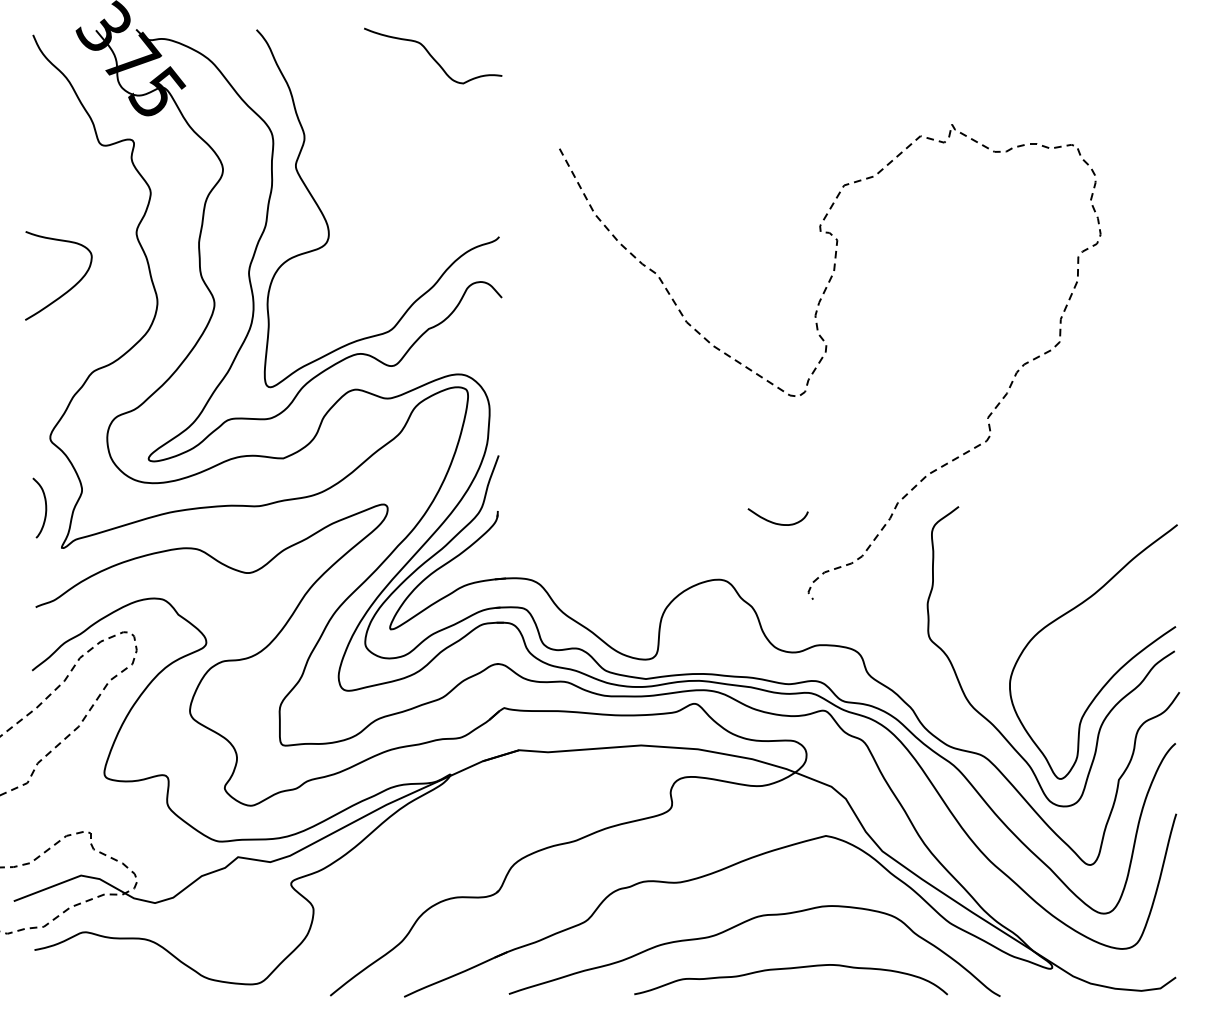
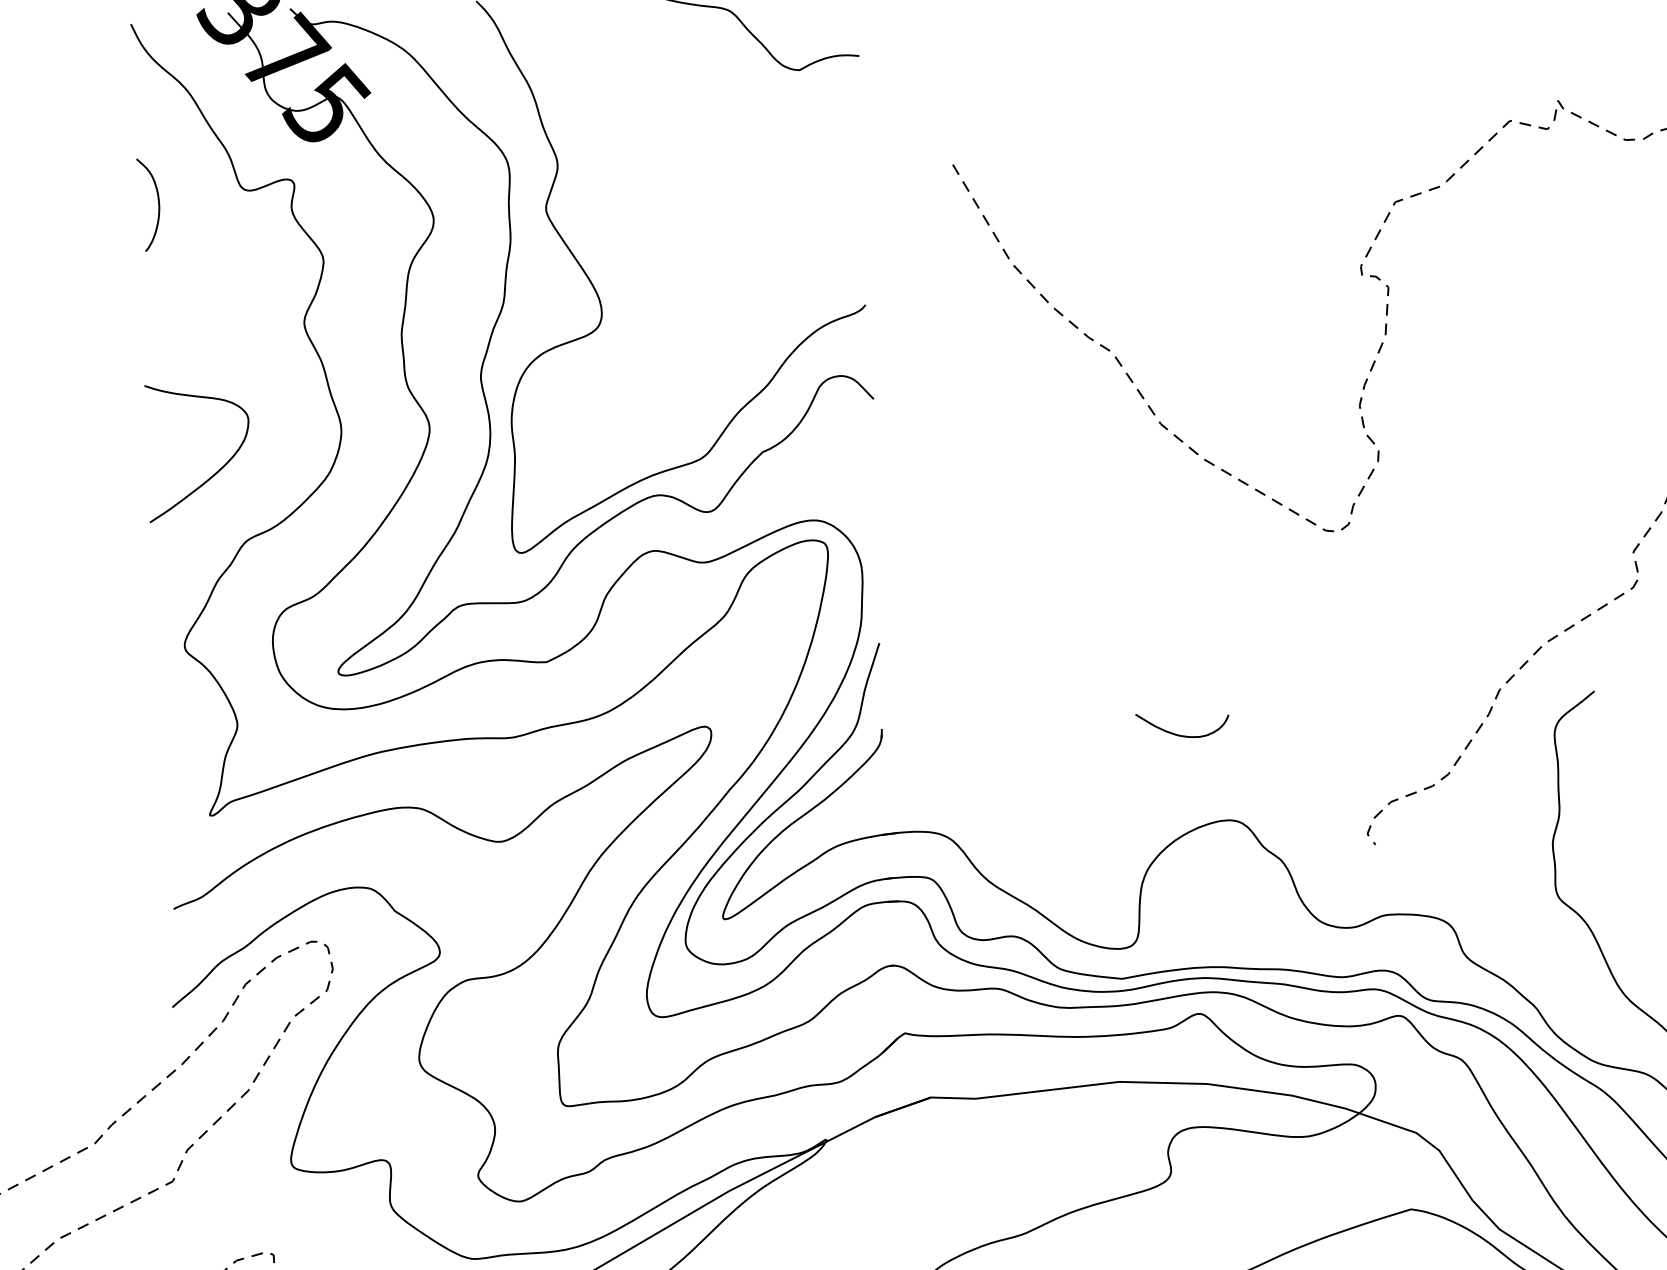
curve: (68, 289) -> (214, 472), moved
curve: (45, 507) -> (157, 203), moved
curve: (775, 522) -> (1178, 733), moved

